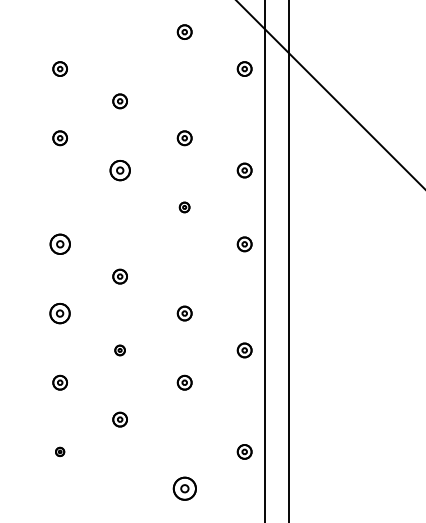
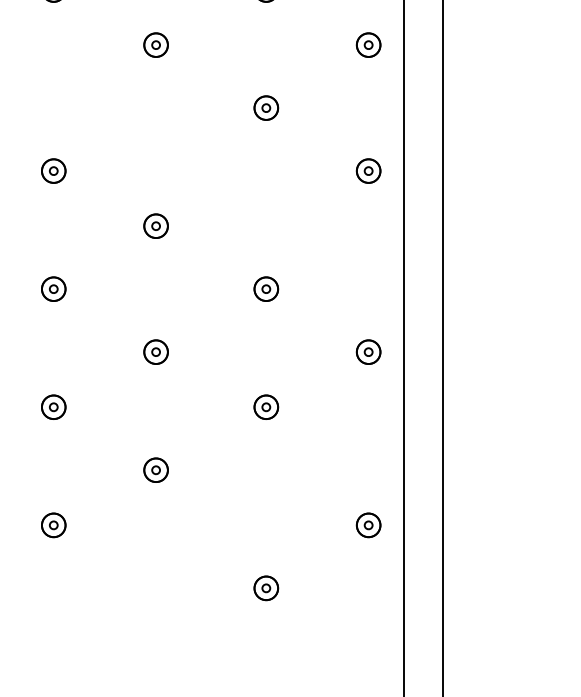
part: (119, 170) -> (154, 45), size x0.71
part: (184, 207) -> (265, 108), size x1.43
part: (59, 244) -> (52, 171), size x0.71
part: (60, 313) -> (54, 289), size x0.71
part: (119, 350) -> (154, 352), size x1.43
part: (59, 451) -> (52, 524), size x1.67
part: (184, 488) -> (265, 587), size x0.62

